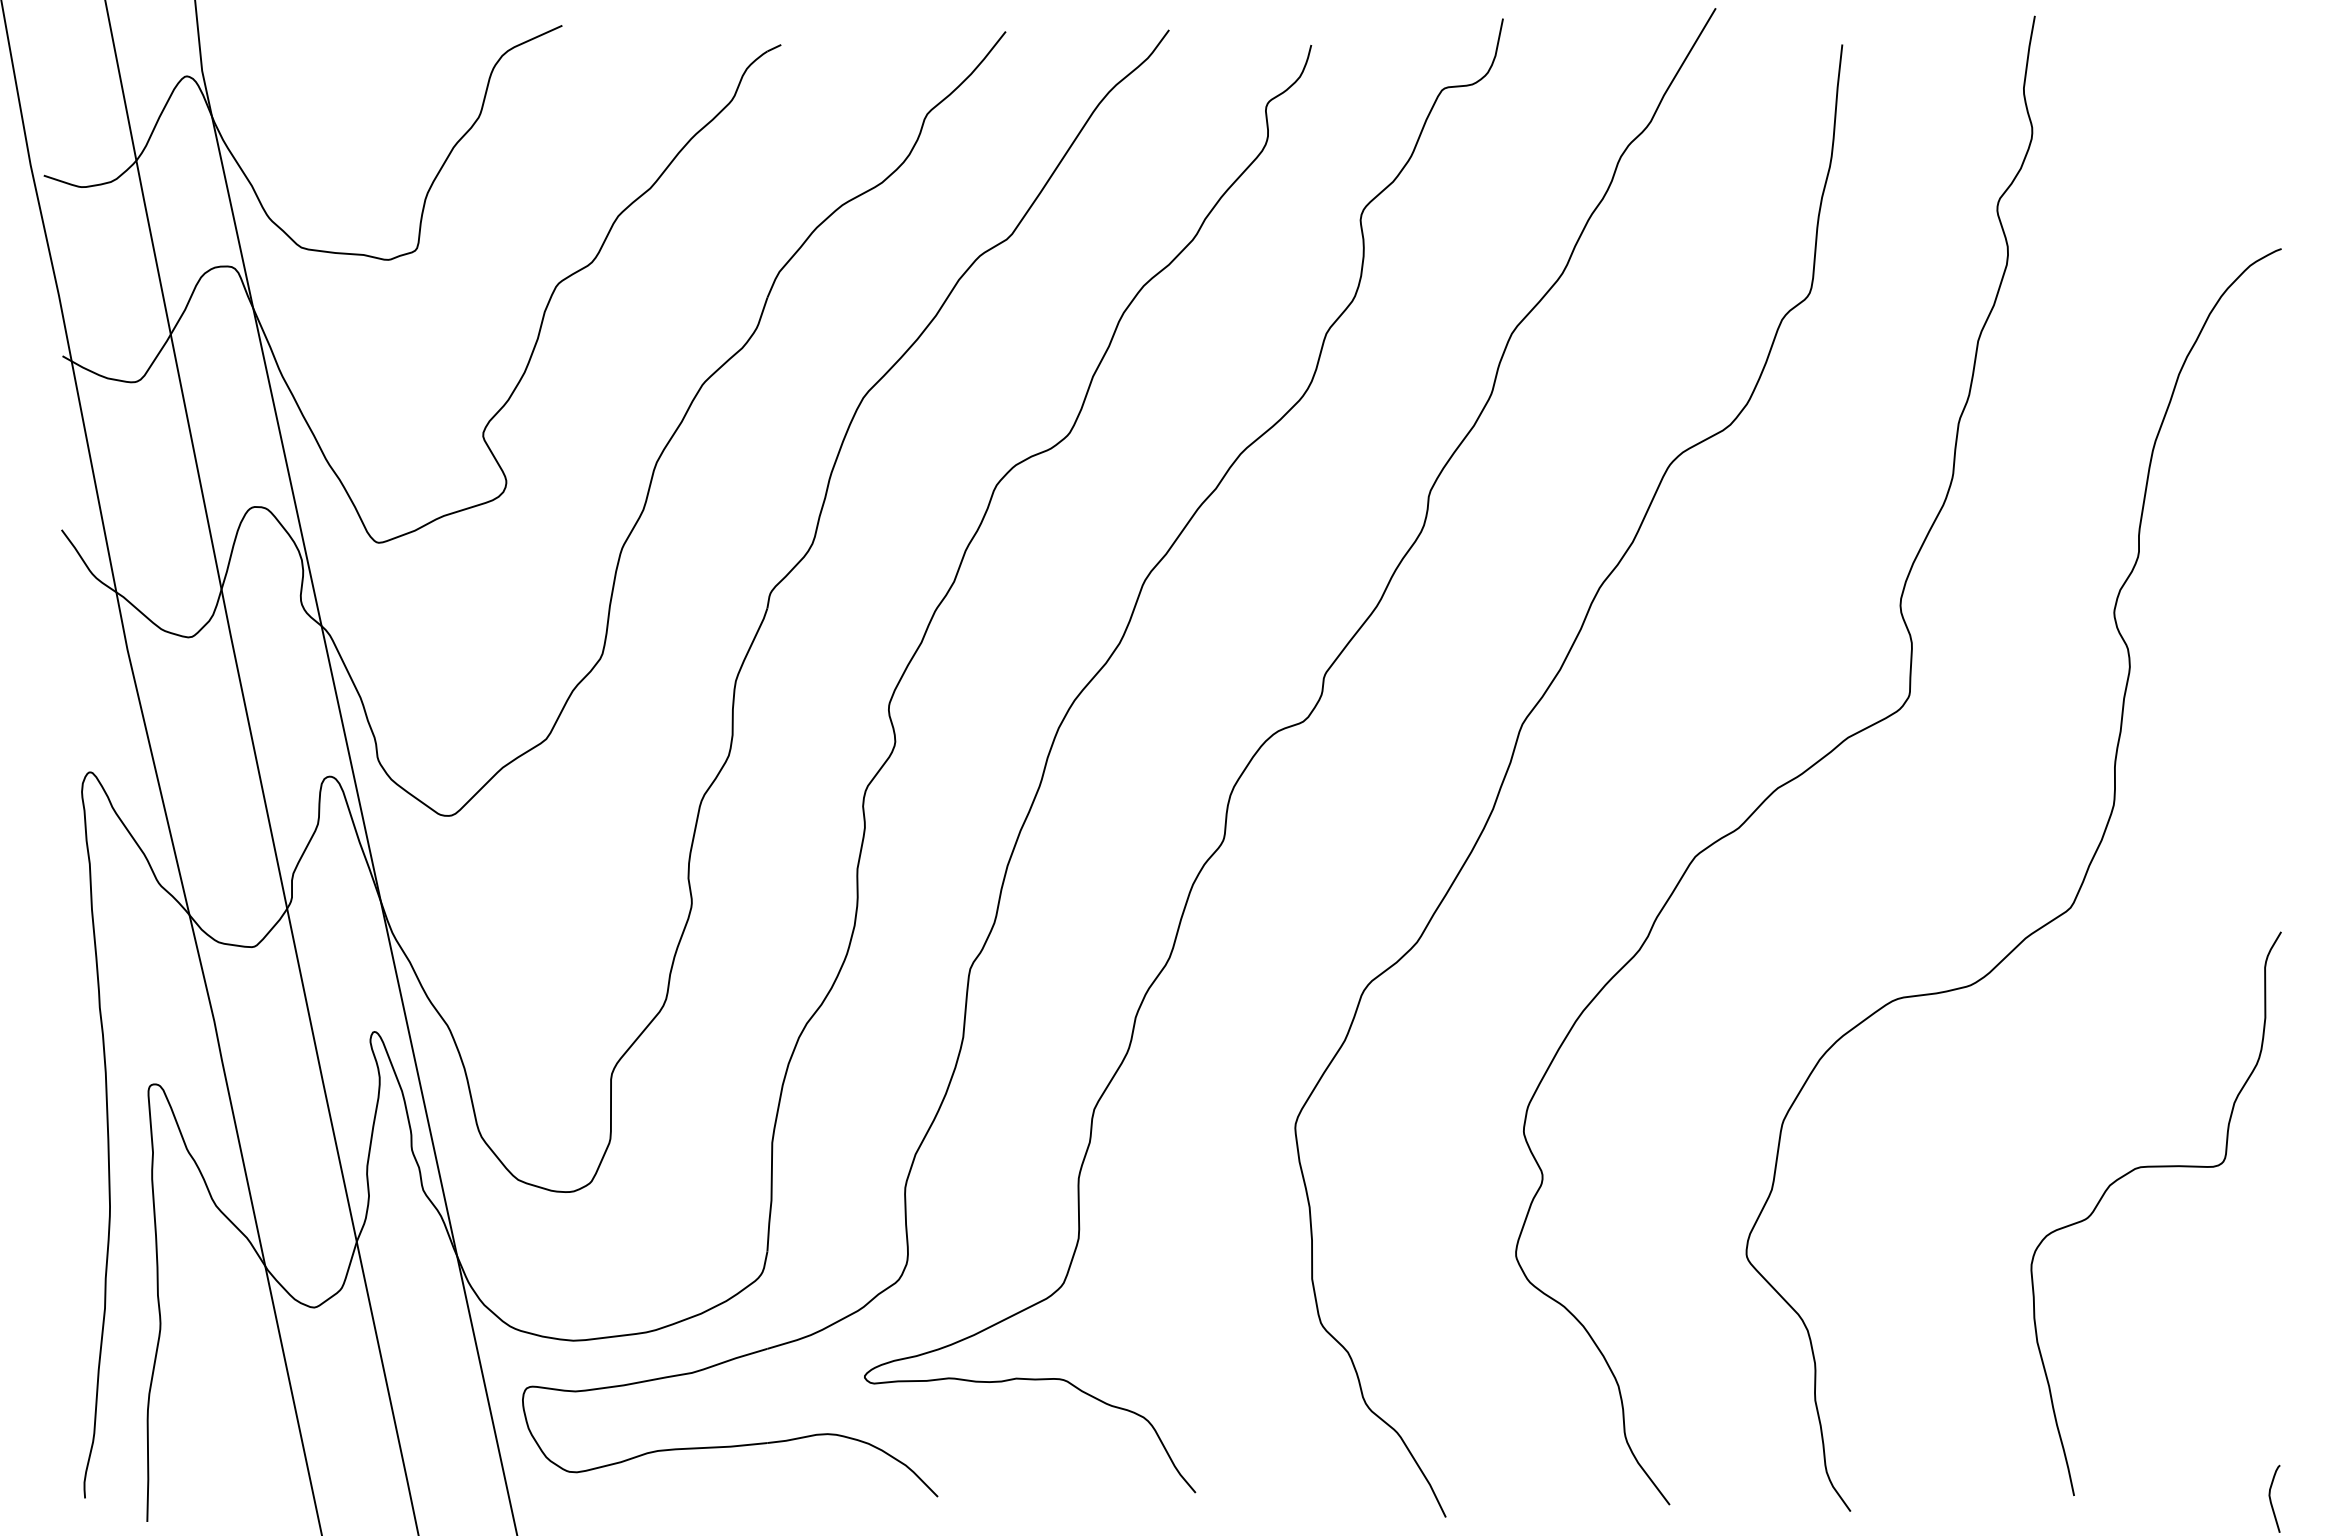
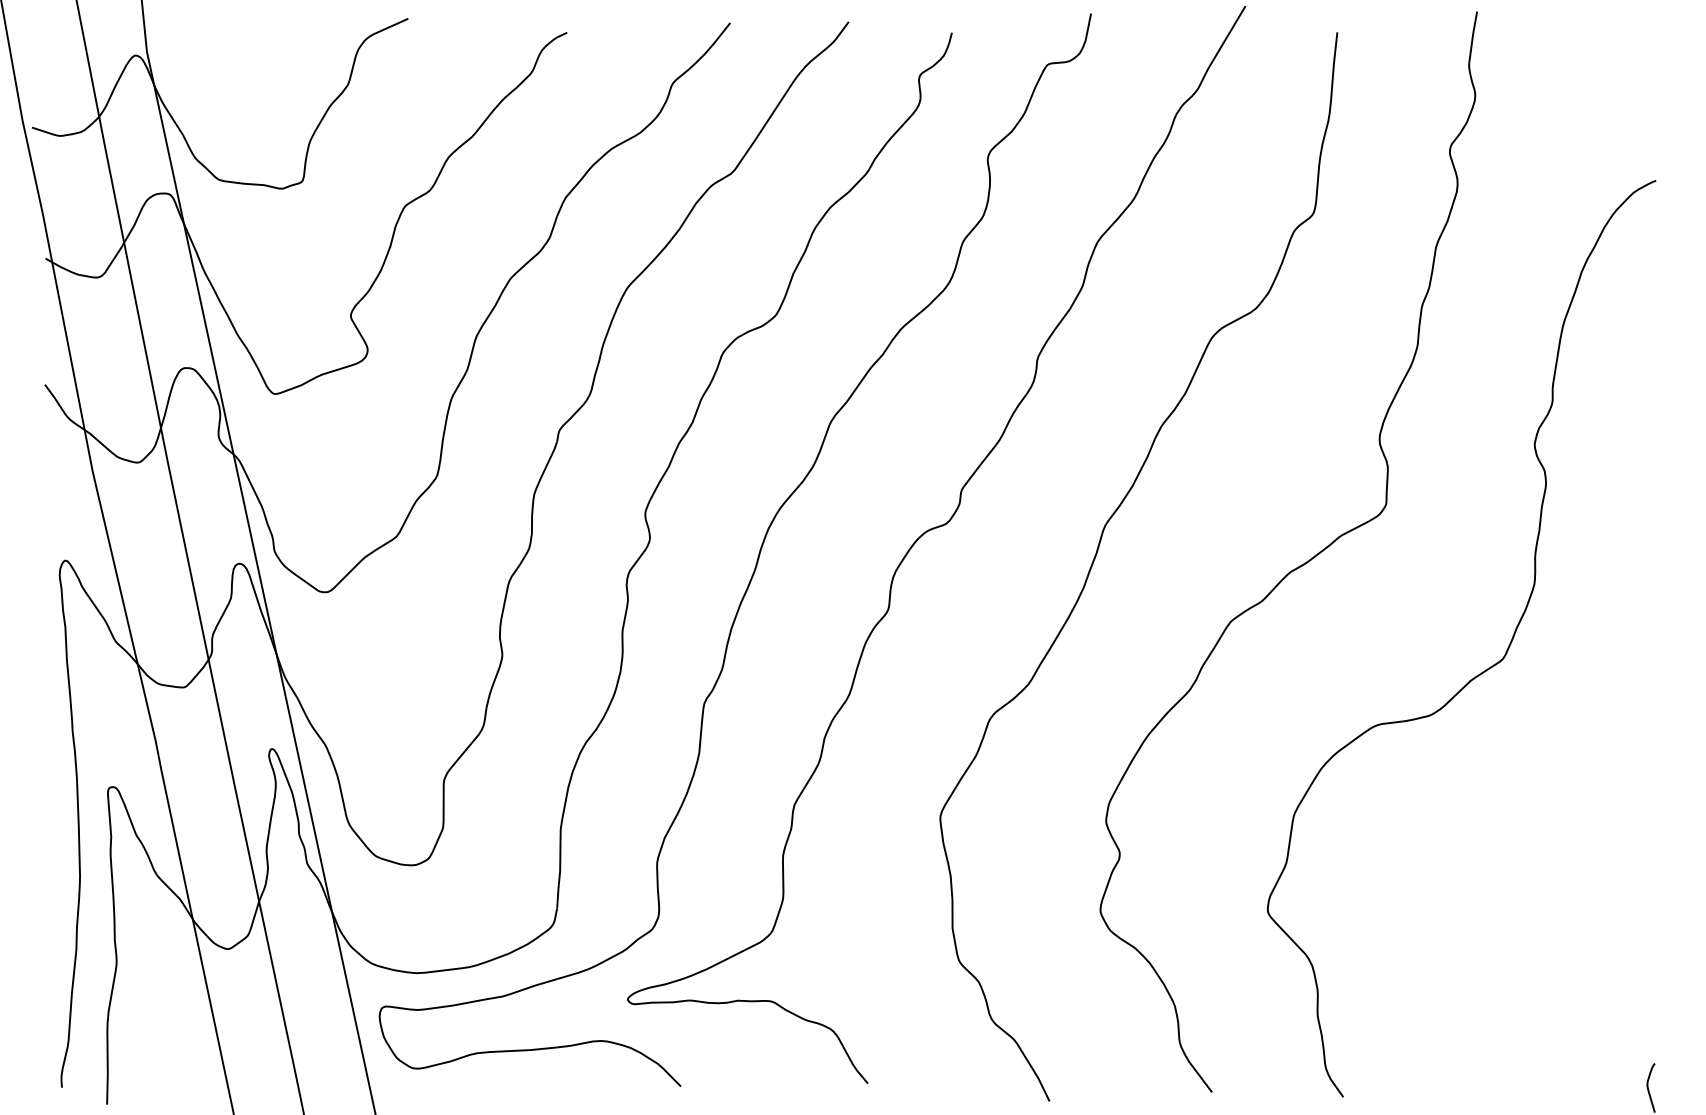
curve: (2155, 1167) -> (1564, 847), removed

